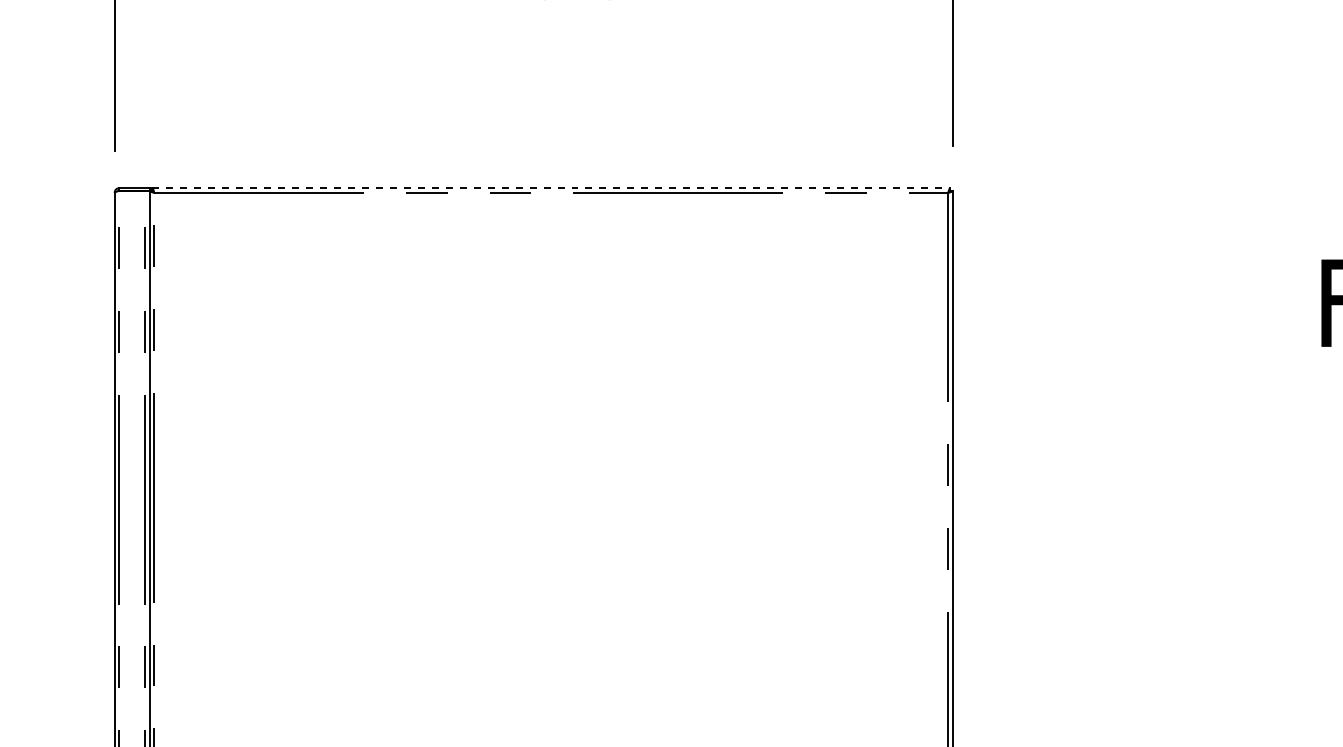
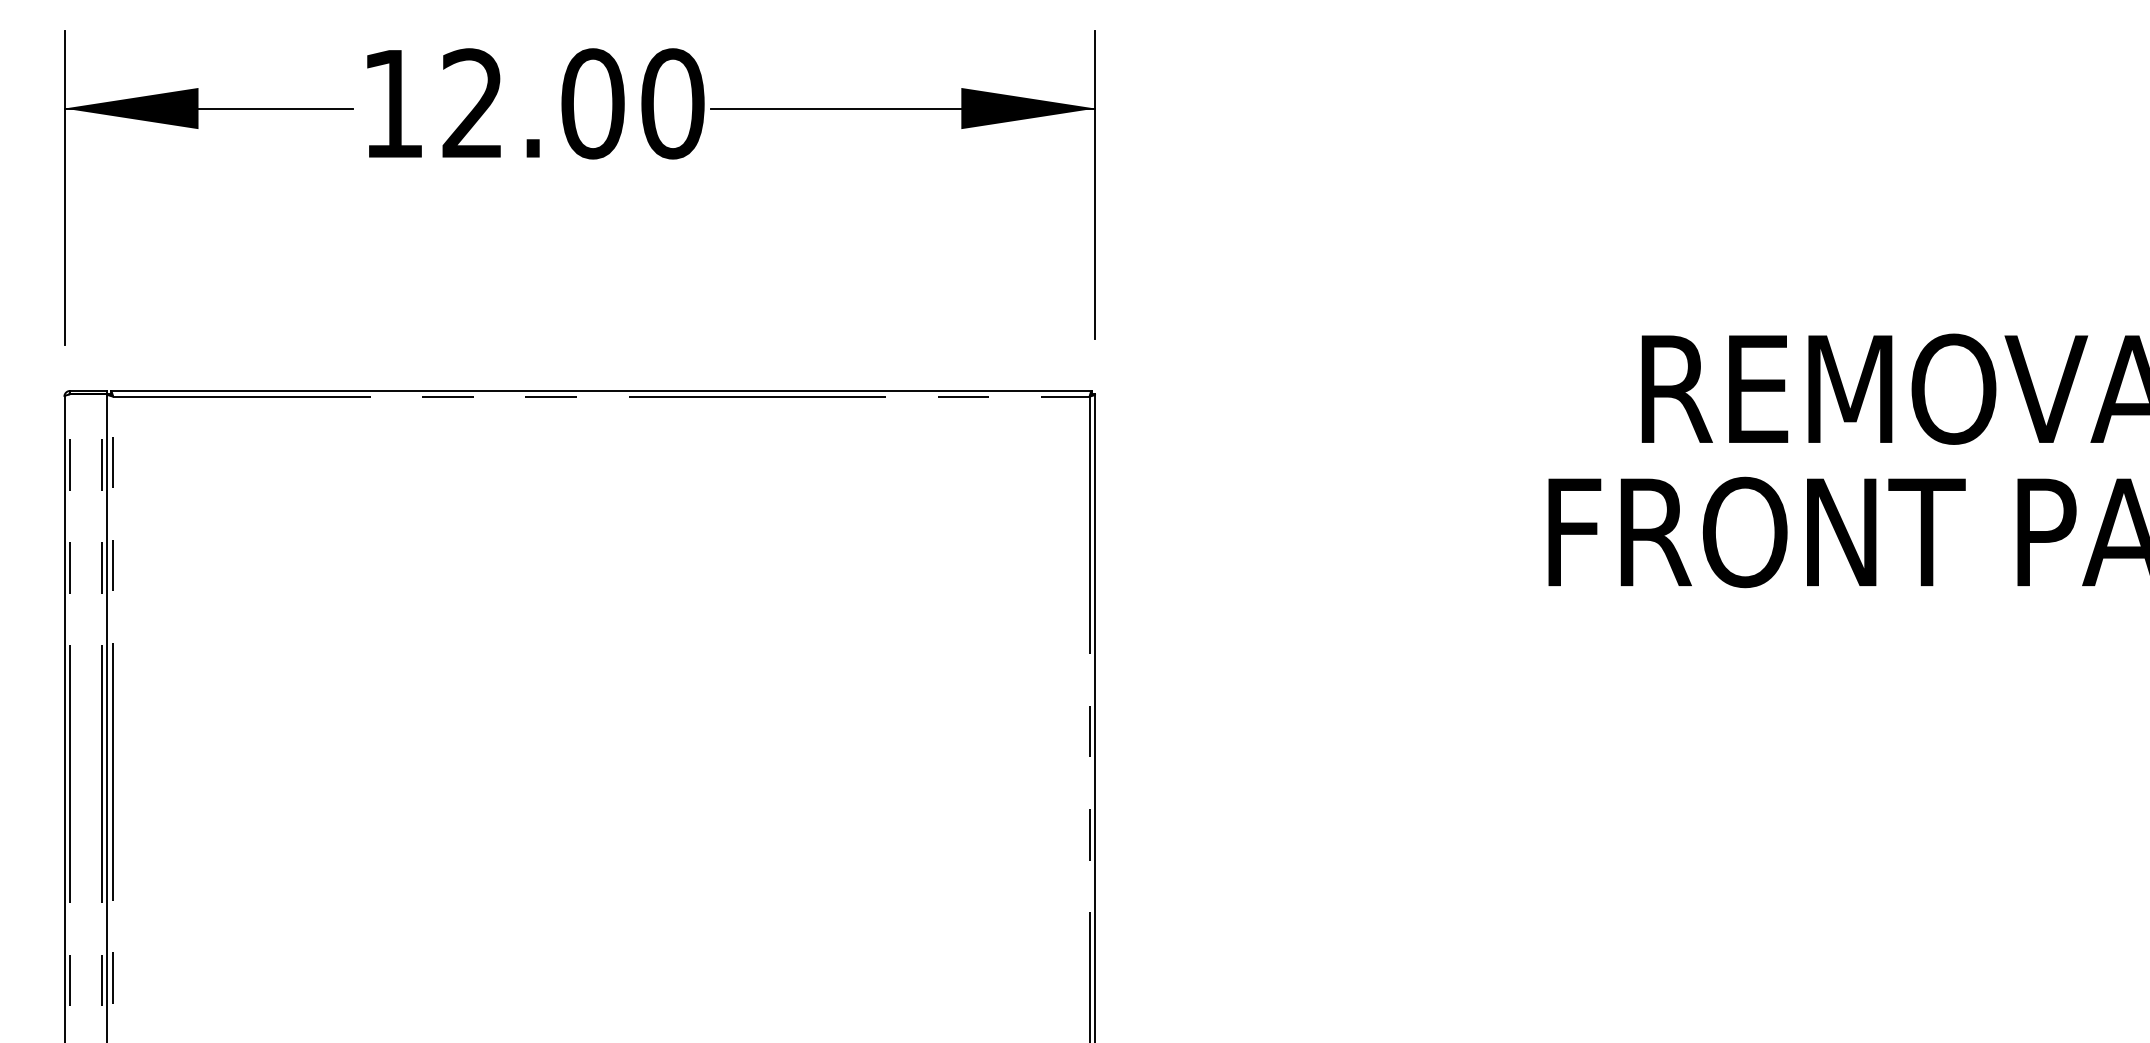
line: (551, 187) -> (601, 390), dashed -> solid

